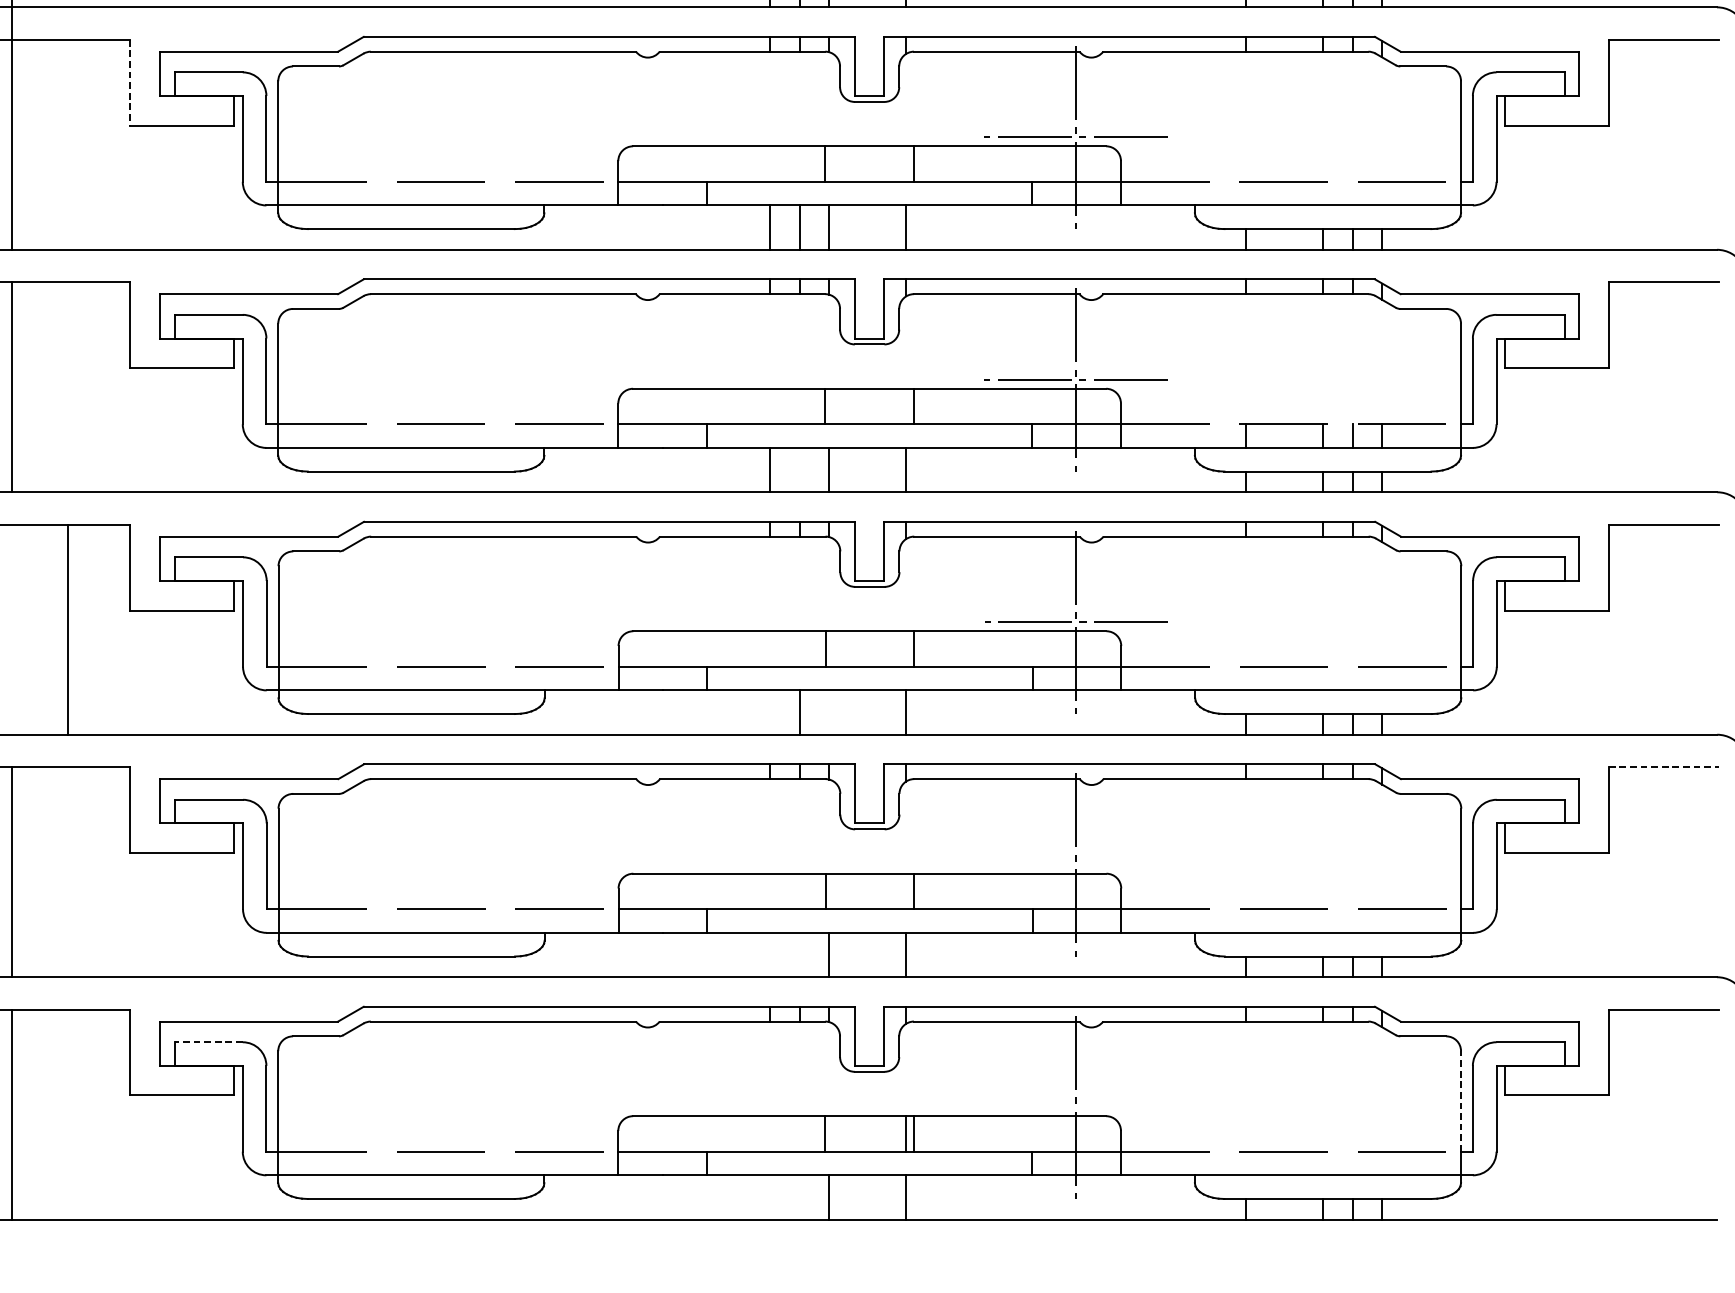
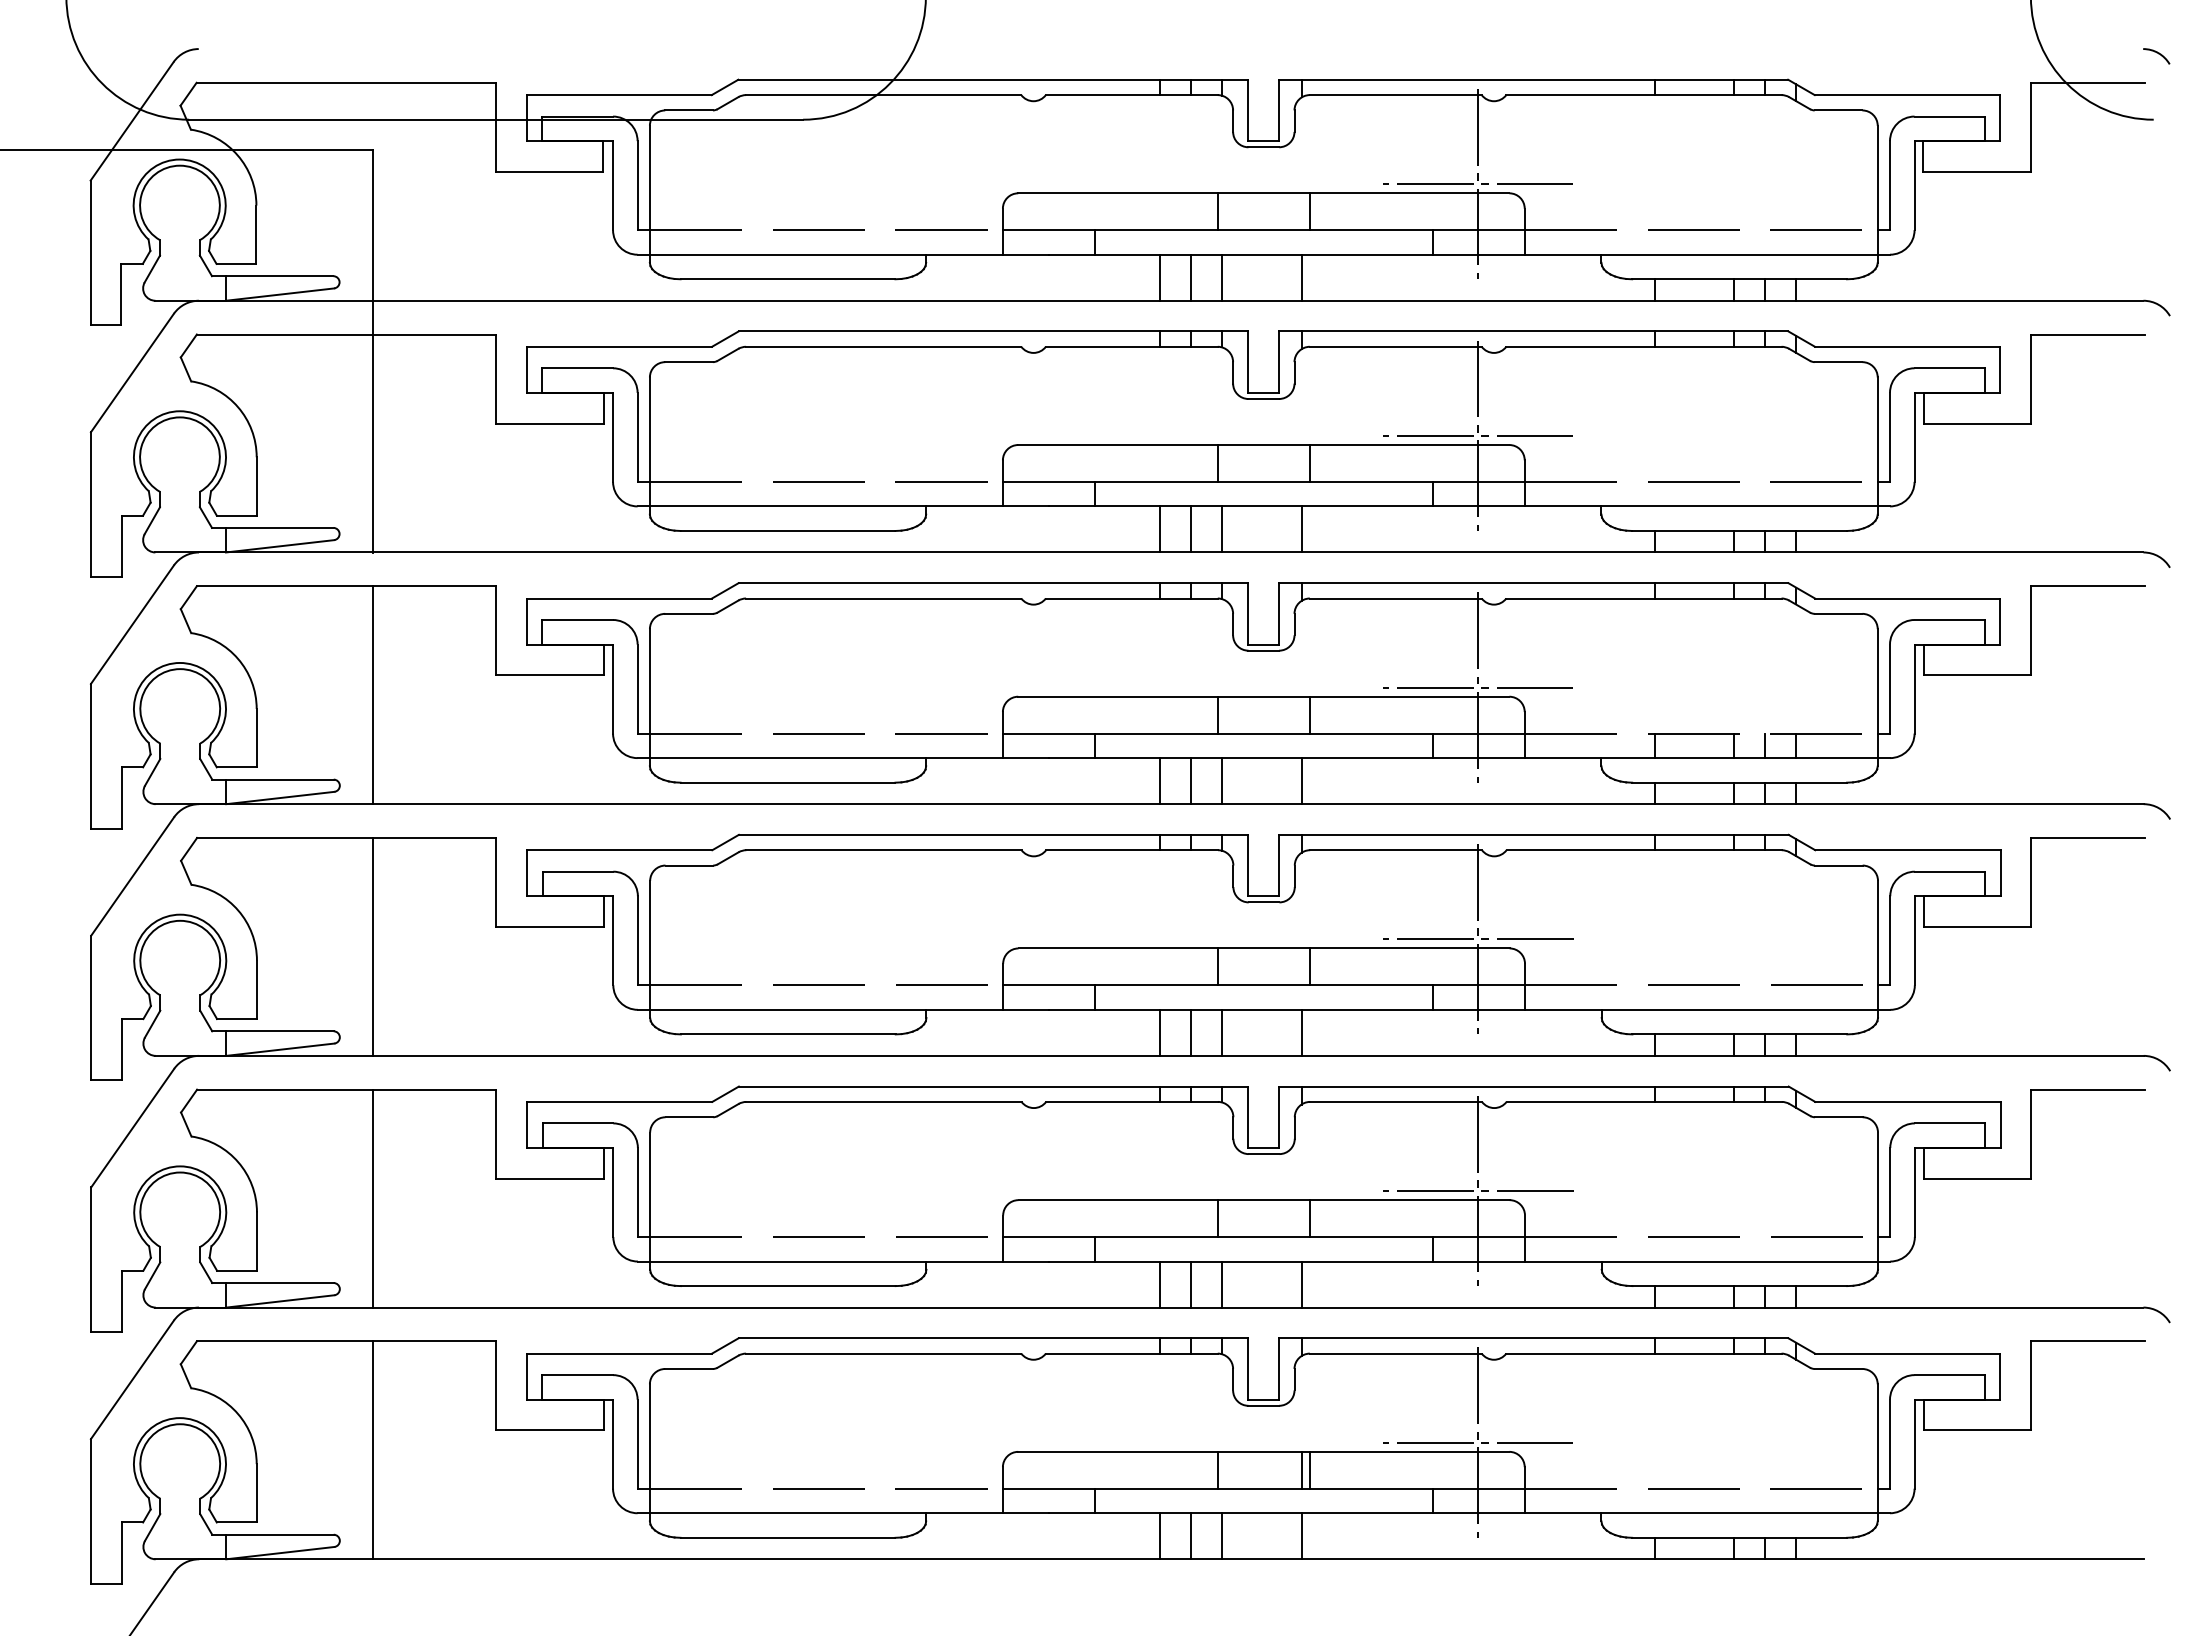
line: (130, 83) -> (496, 379), dashed -> solid
line: (799, 470) -> (1191, 781), added
line: (67, 629) -> (373, 946), moved
line: (770, 712) -> (1160, 1032), added
line: (828, 712) -> (1221, 1032), added
line: (1664, 767) -> (2088, 1089), dashed -> solid
line: (1076, 864) -> (1478, 1190), added
line: (770, 954) -> (1160, 1284), added
line: (799, 954) -> (1191, 1284), added
line: (208, 1042) -> (577, 1375), dashed -> solid
line: (1460, 1101) -> (1877, 1436), dashed -> solid
line: (1075, 1107) -> (1477, 1442), added
line: (770, 1197) -> (1160, 1536), added
line: (799, 1197) -> (1191, 1536), added

